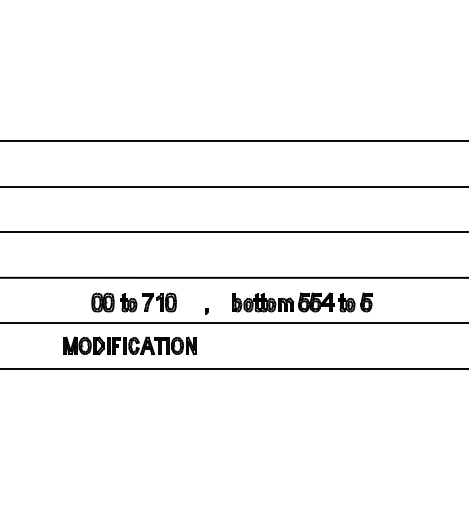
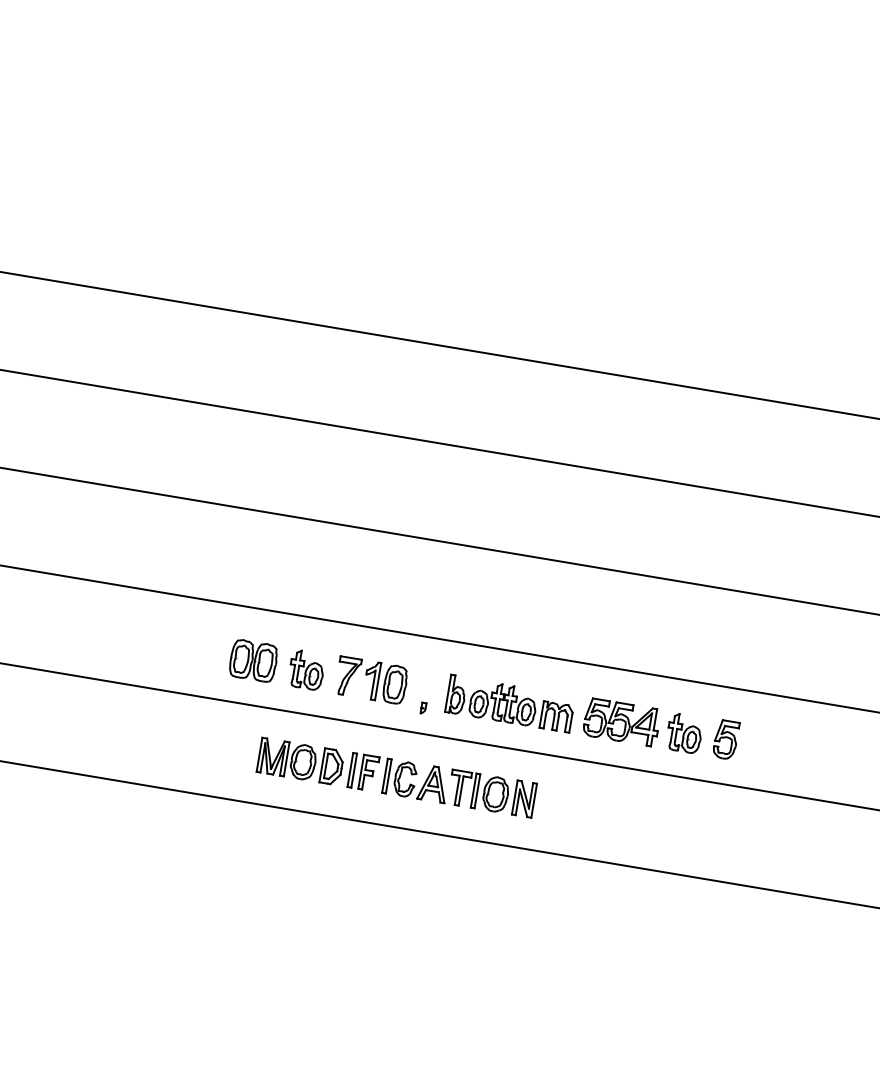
part: (133, 302) -> (317, 671), moved
part: (302, 302) -> (592, 717), moved
part: (129, 345) -> (395, 776), moved

